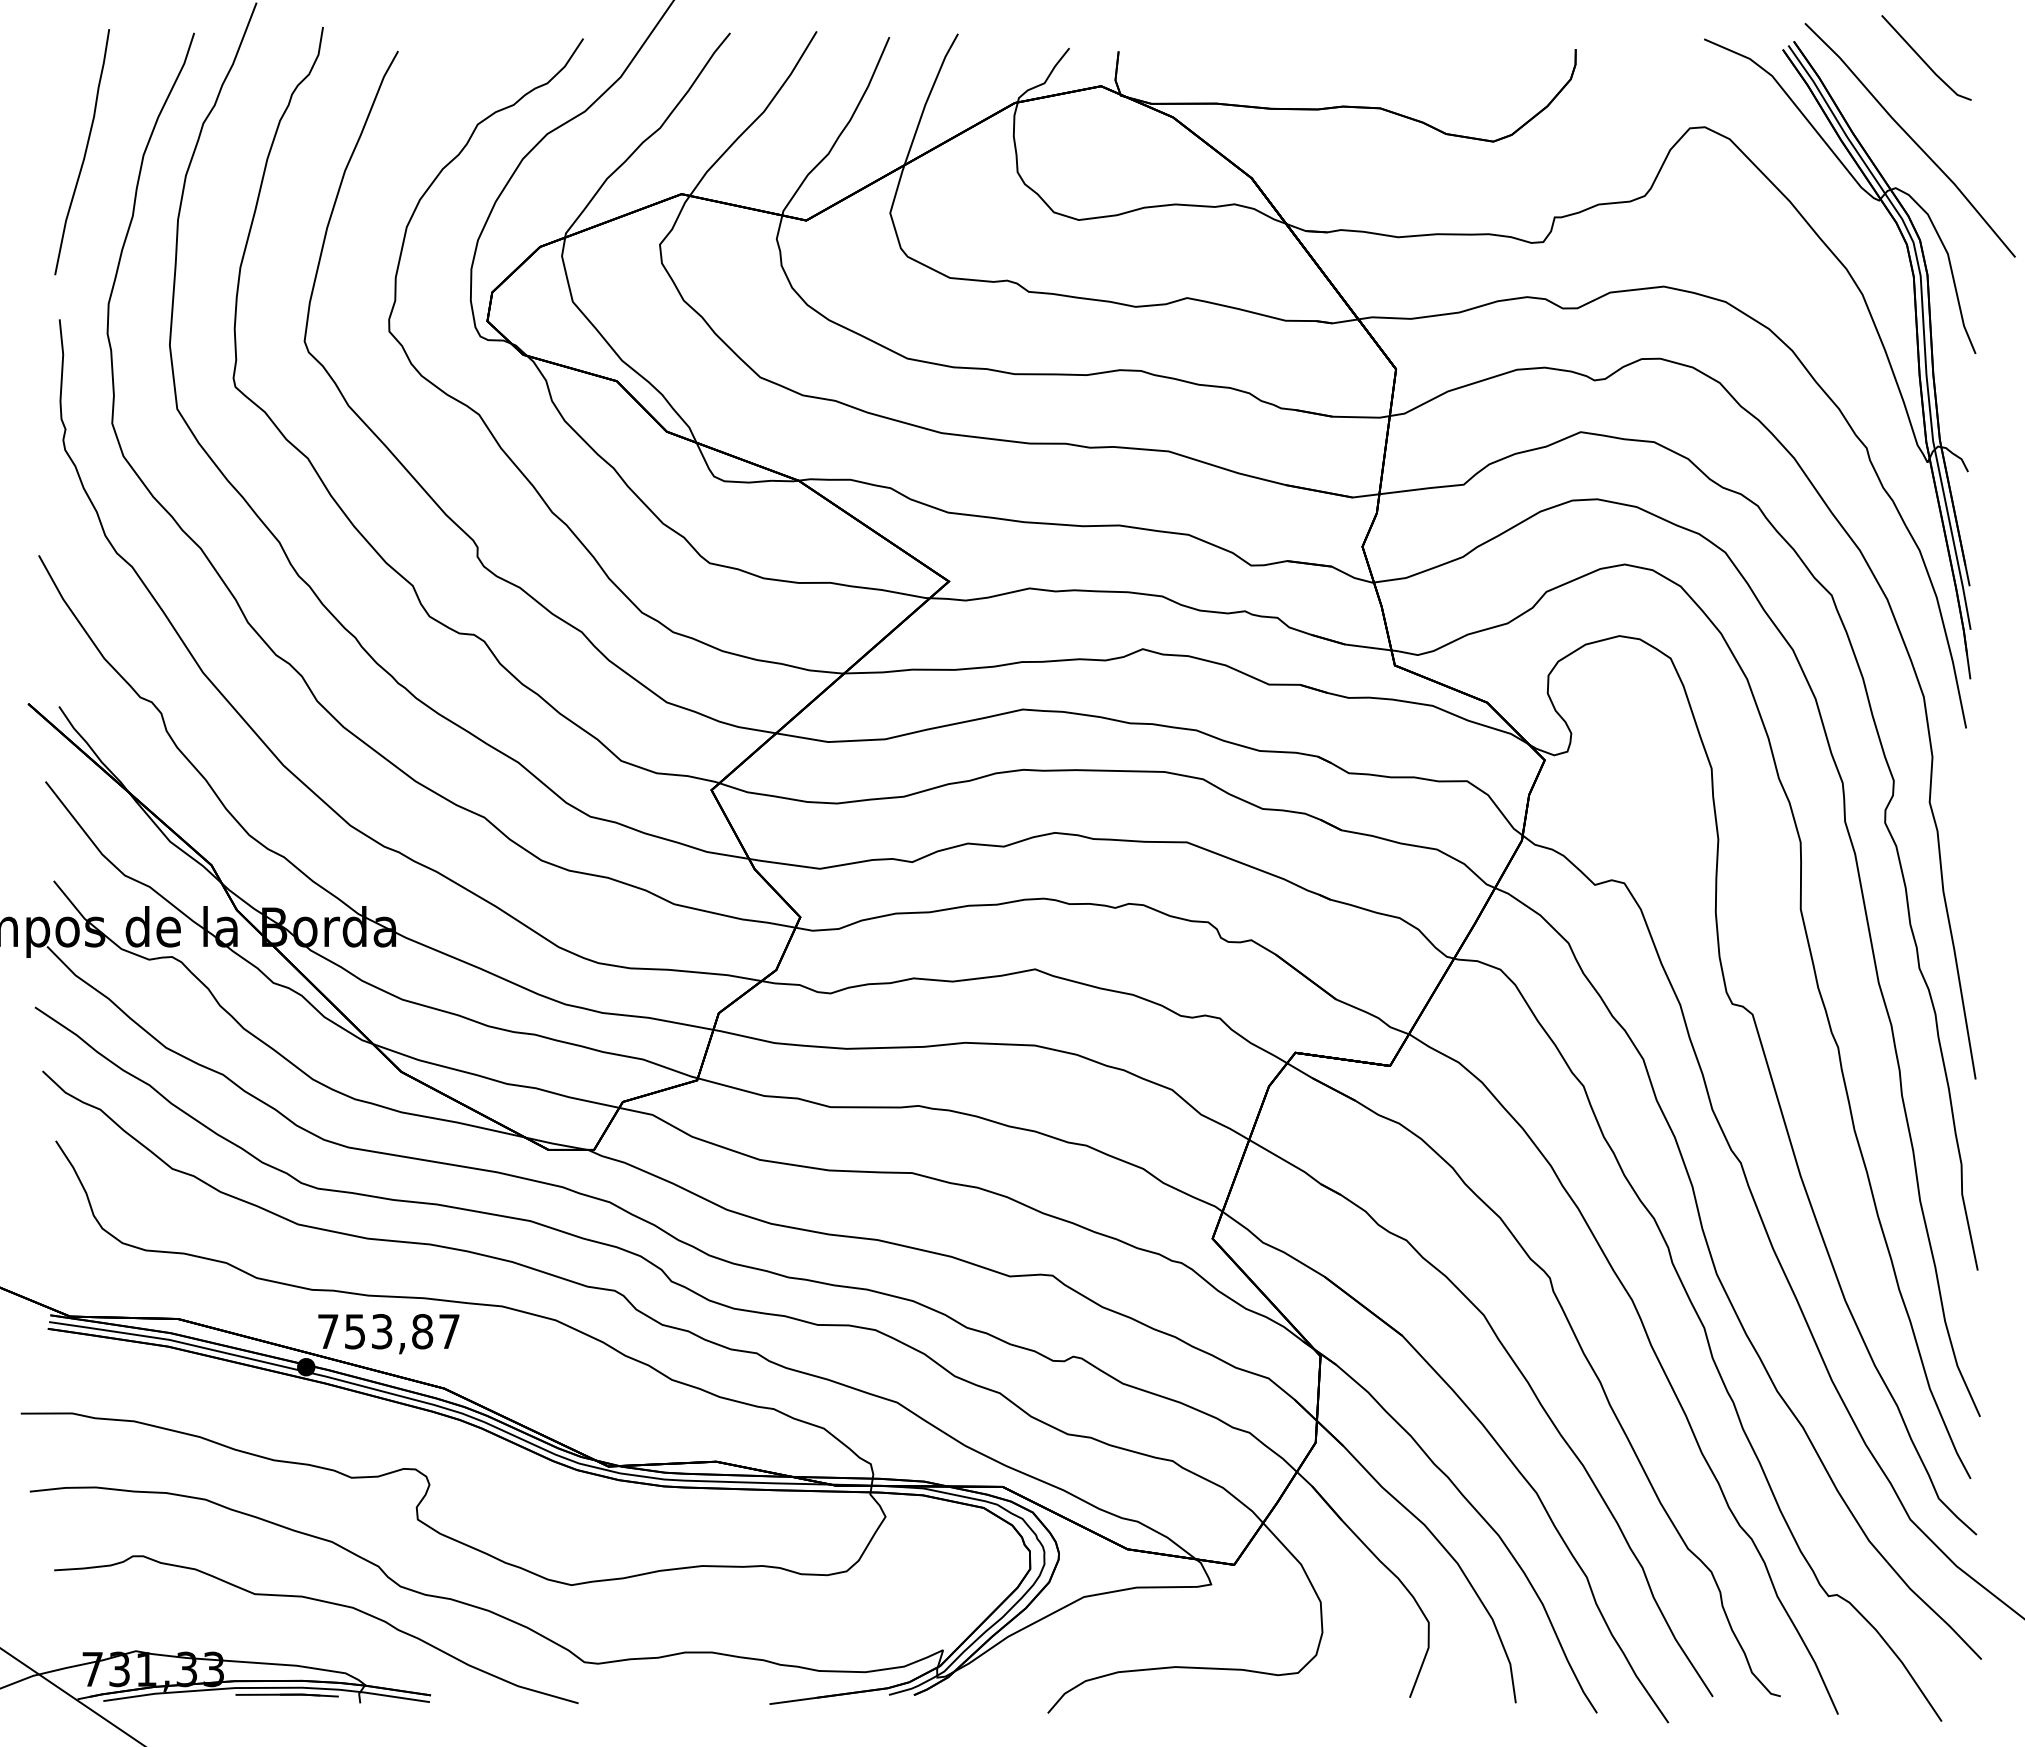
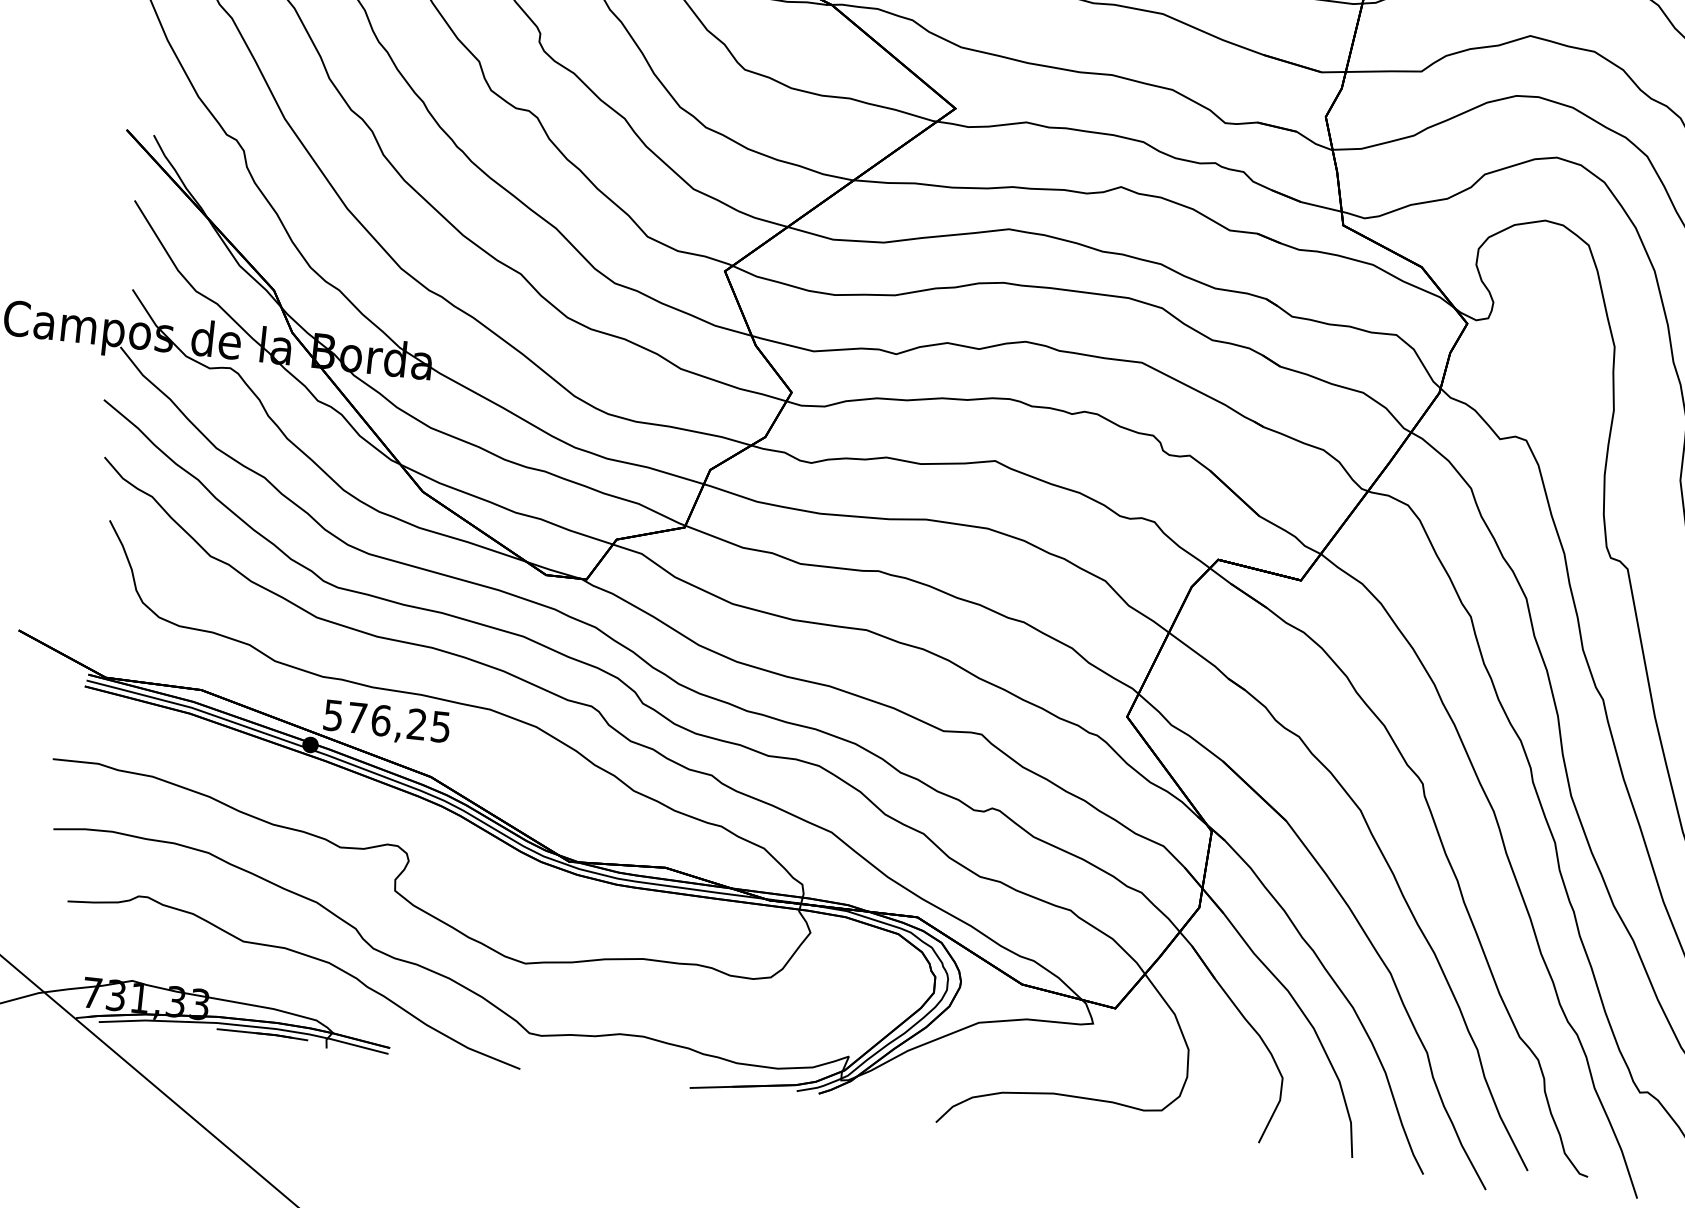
text: (388, 1331) -> (386, 721), 753,87 -> 576,25

